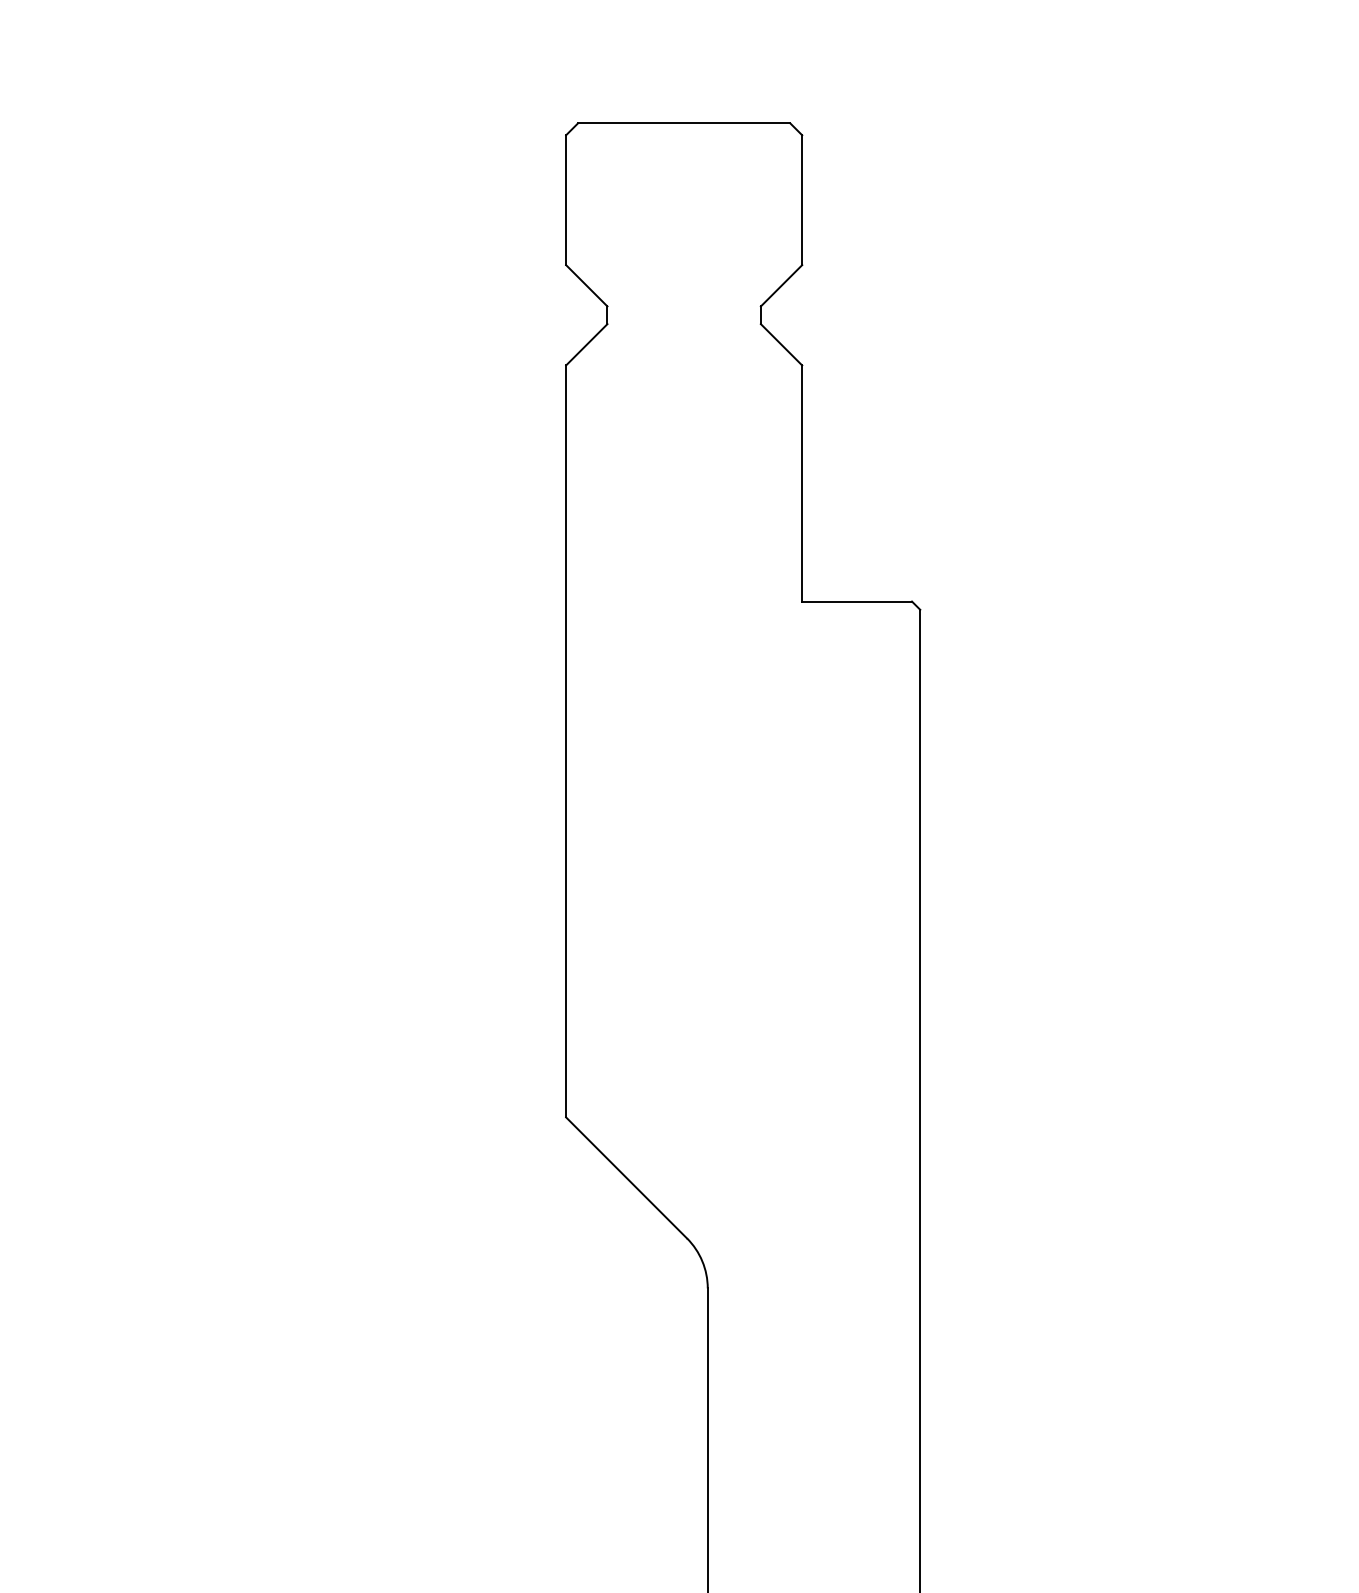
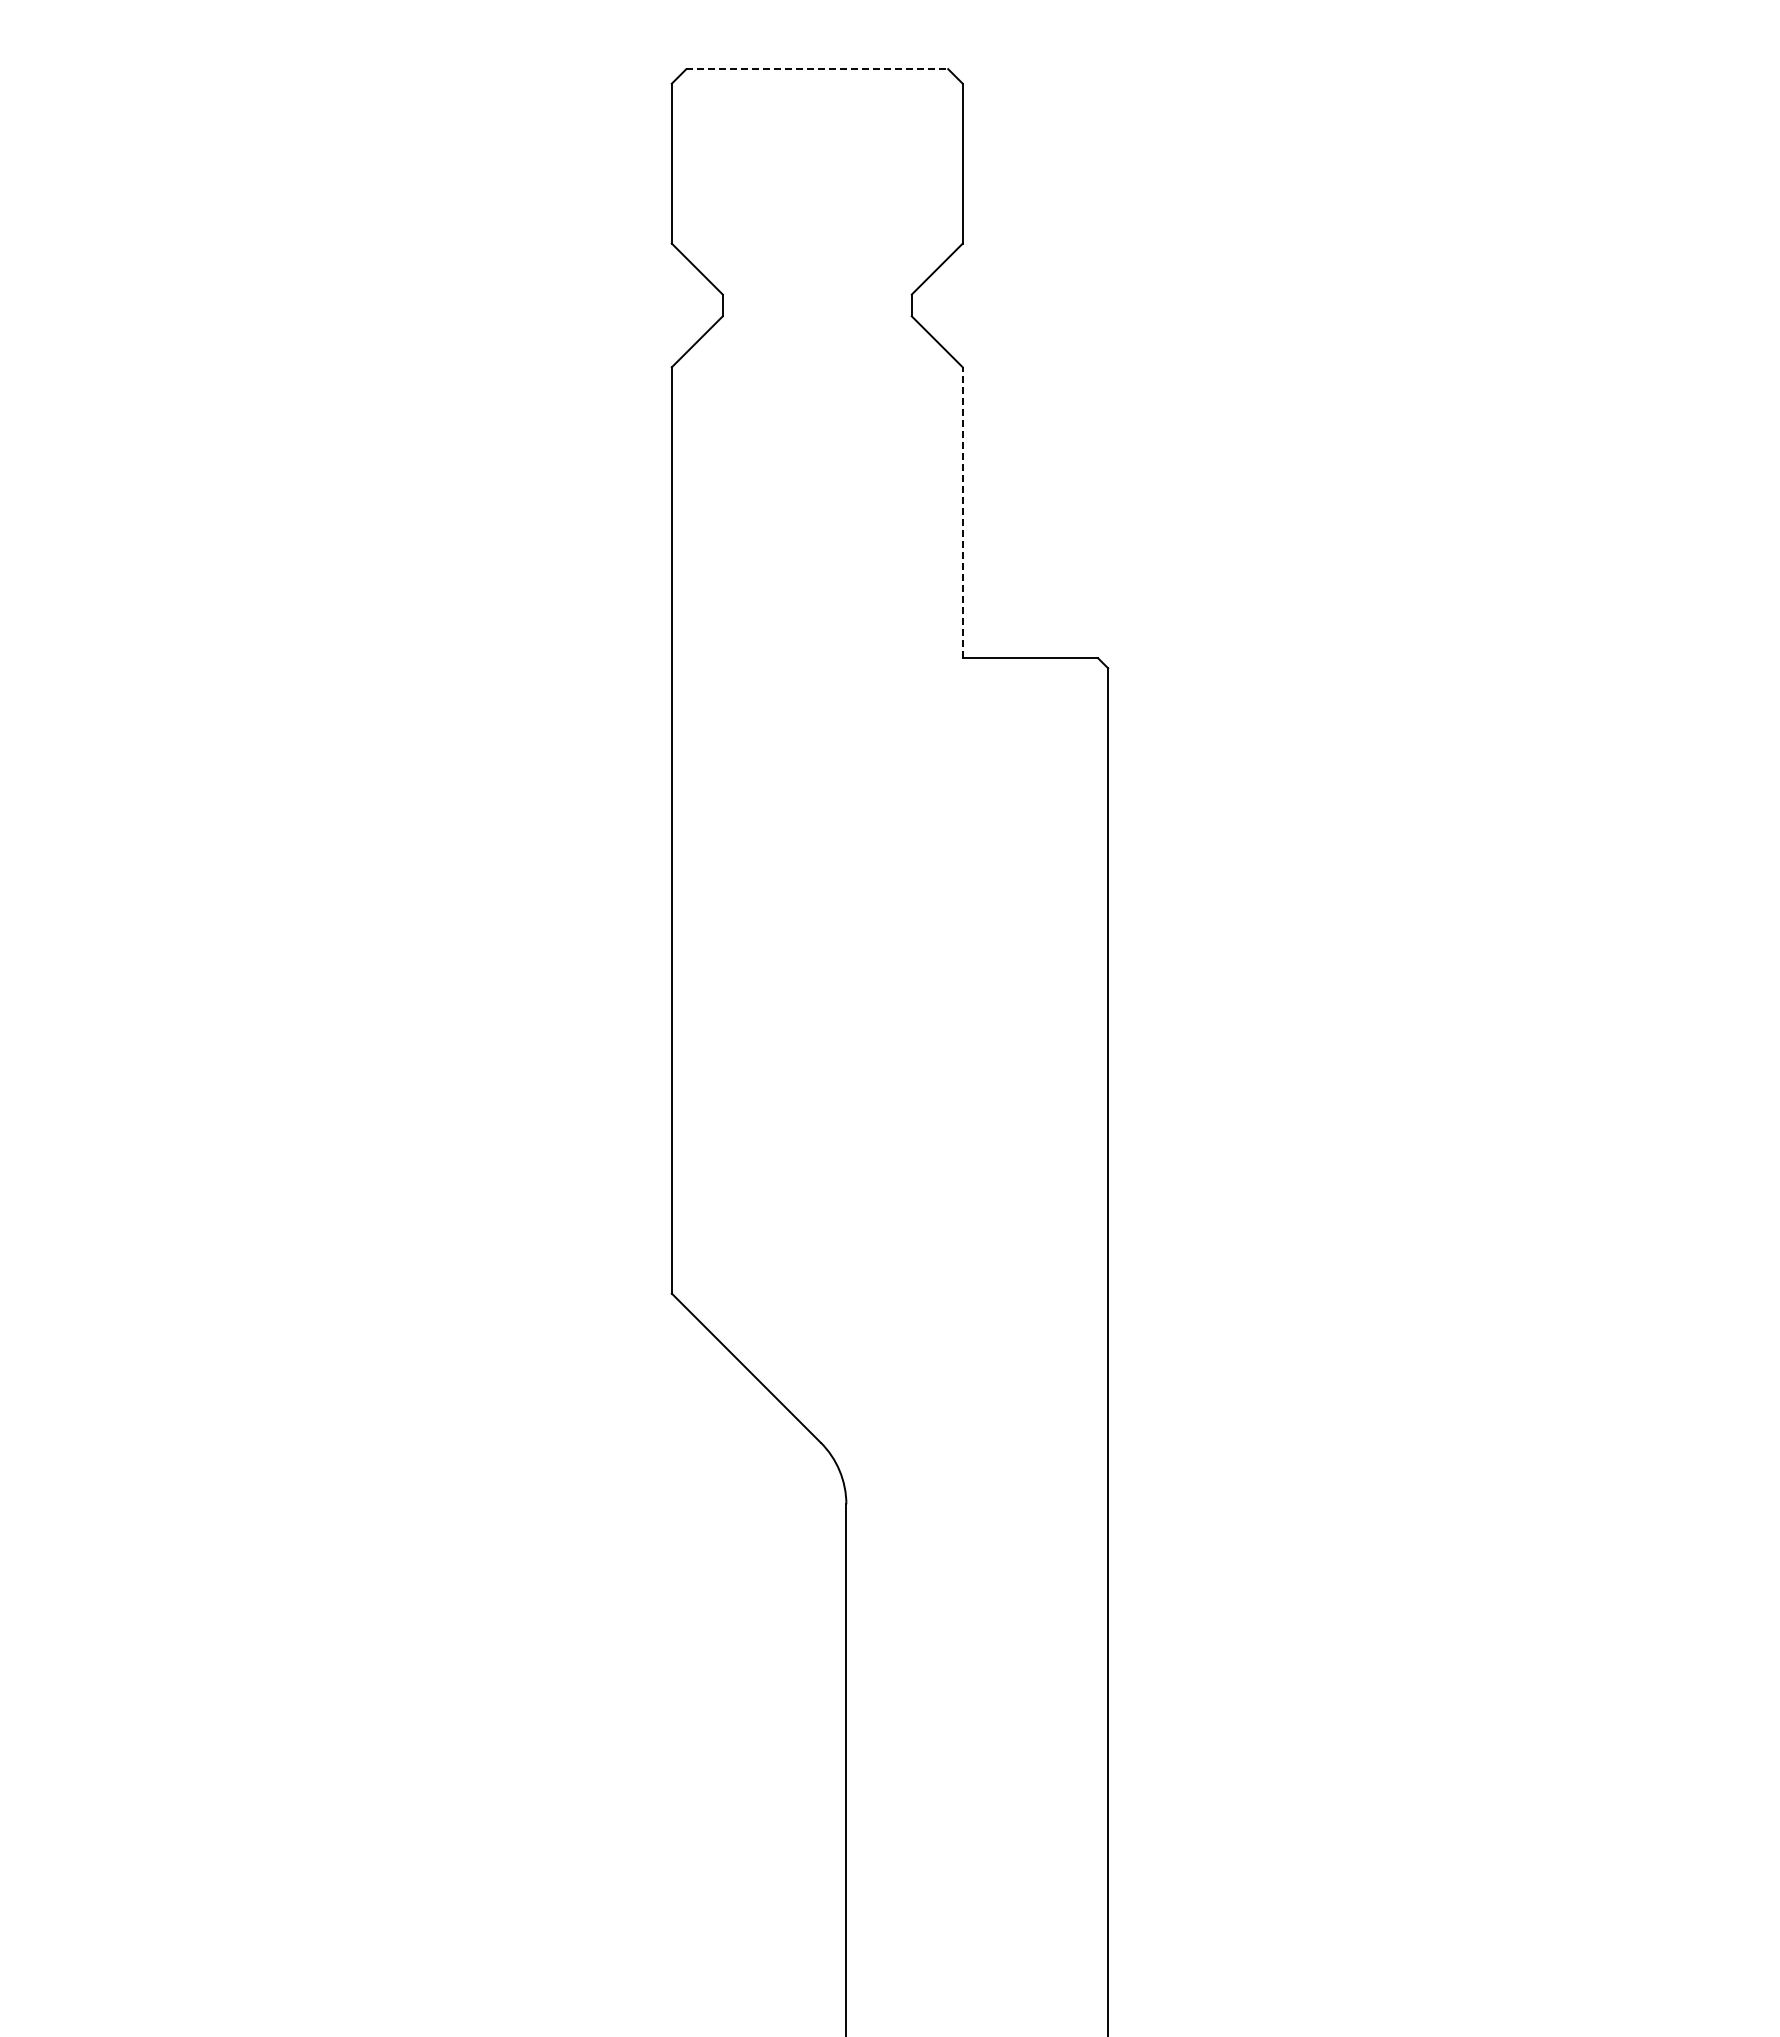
line: (684, 123) -> (817, 69), solid -> dashed
line: (802, 483) -> (962, 512), solid -> dashed

